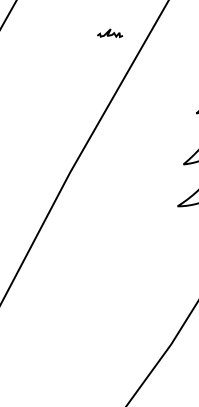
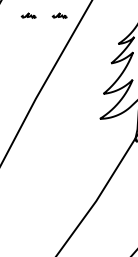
curve: (57, 33) -> (28, 15), added

